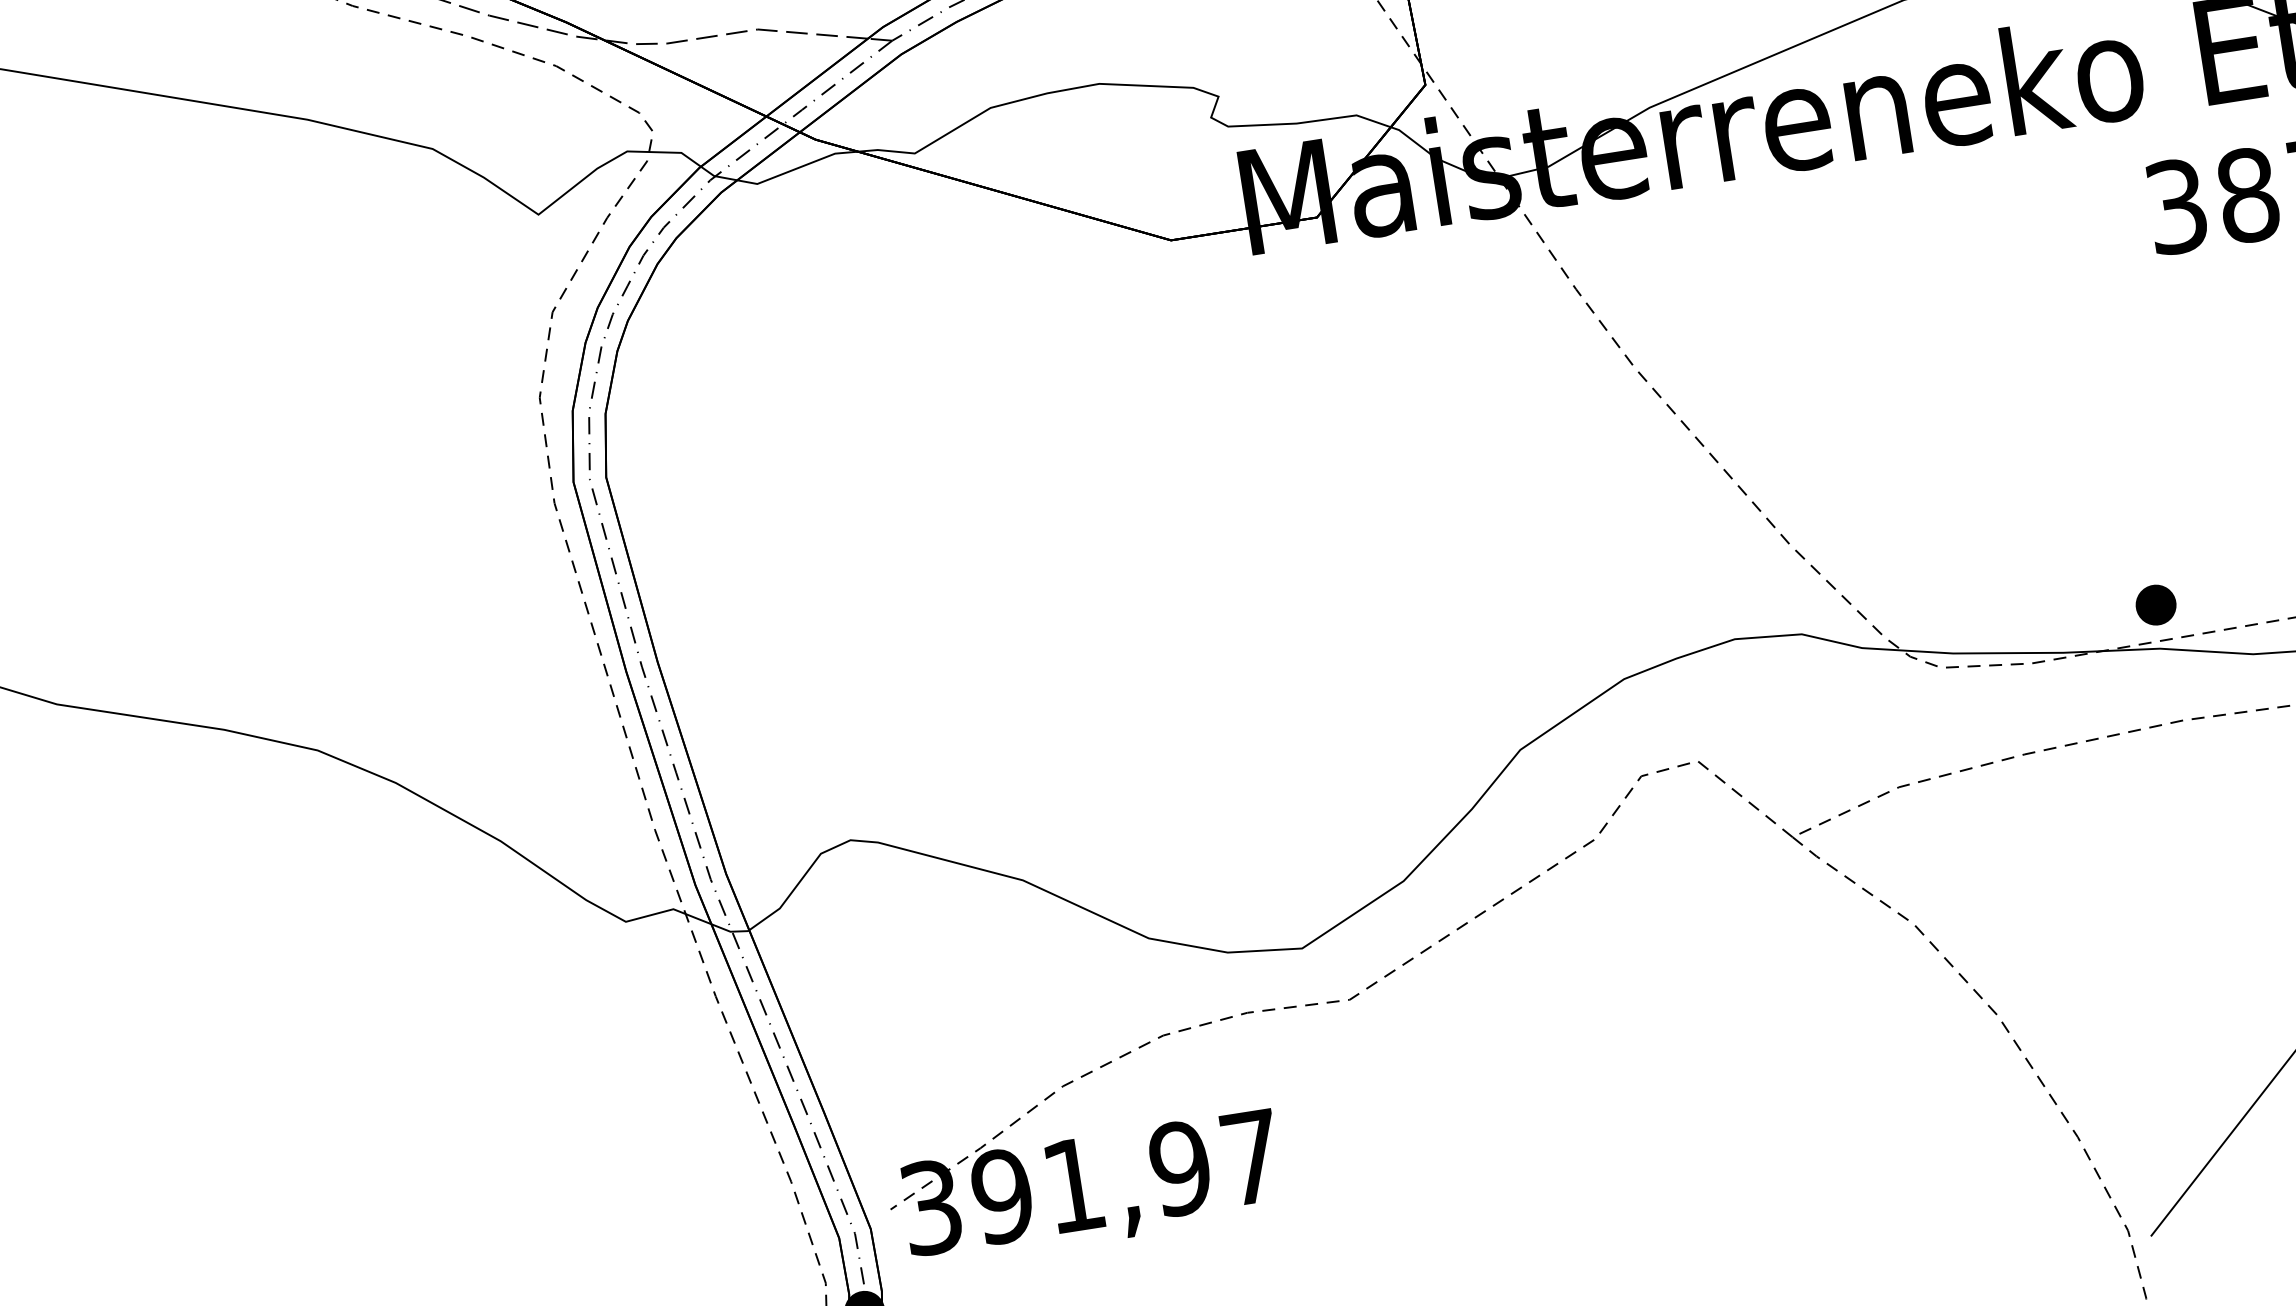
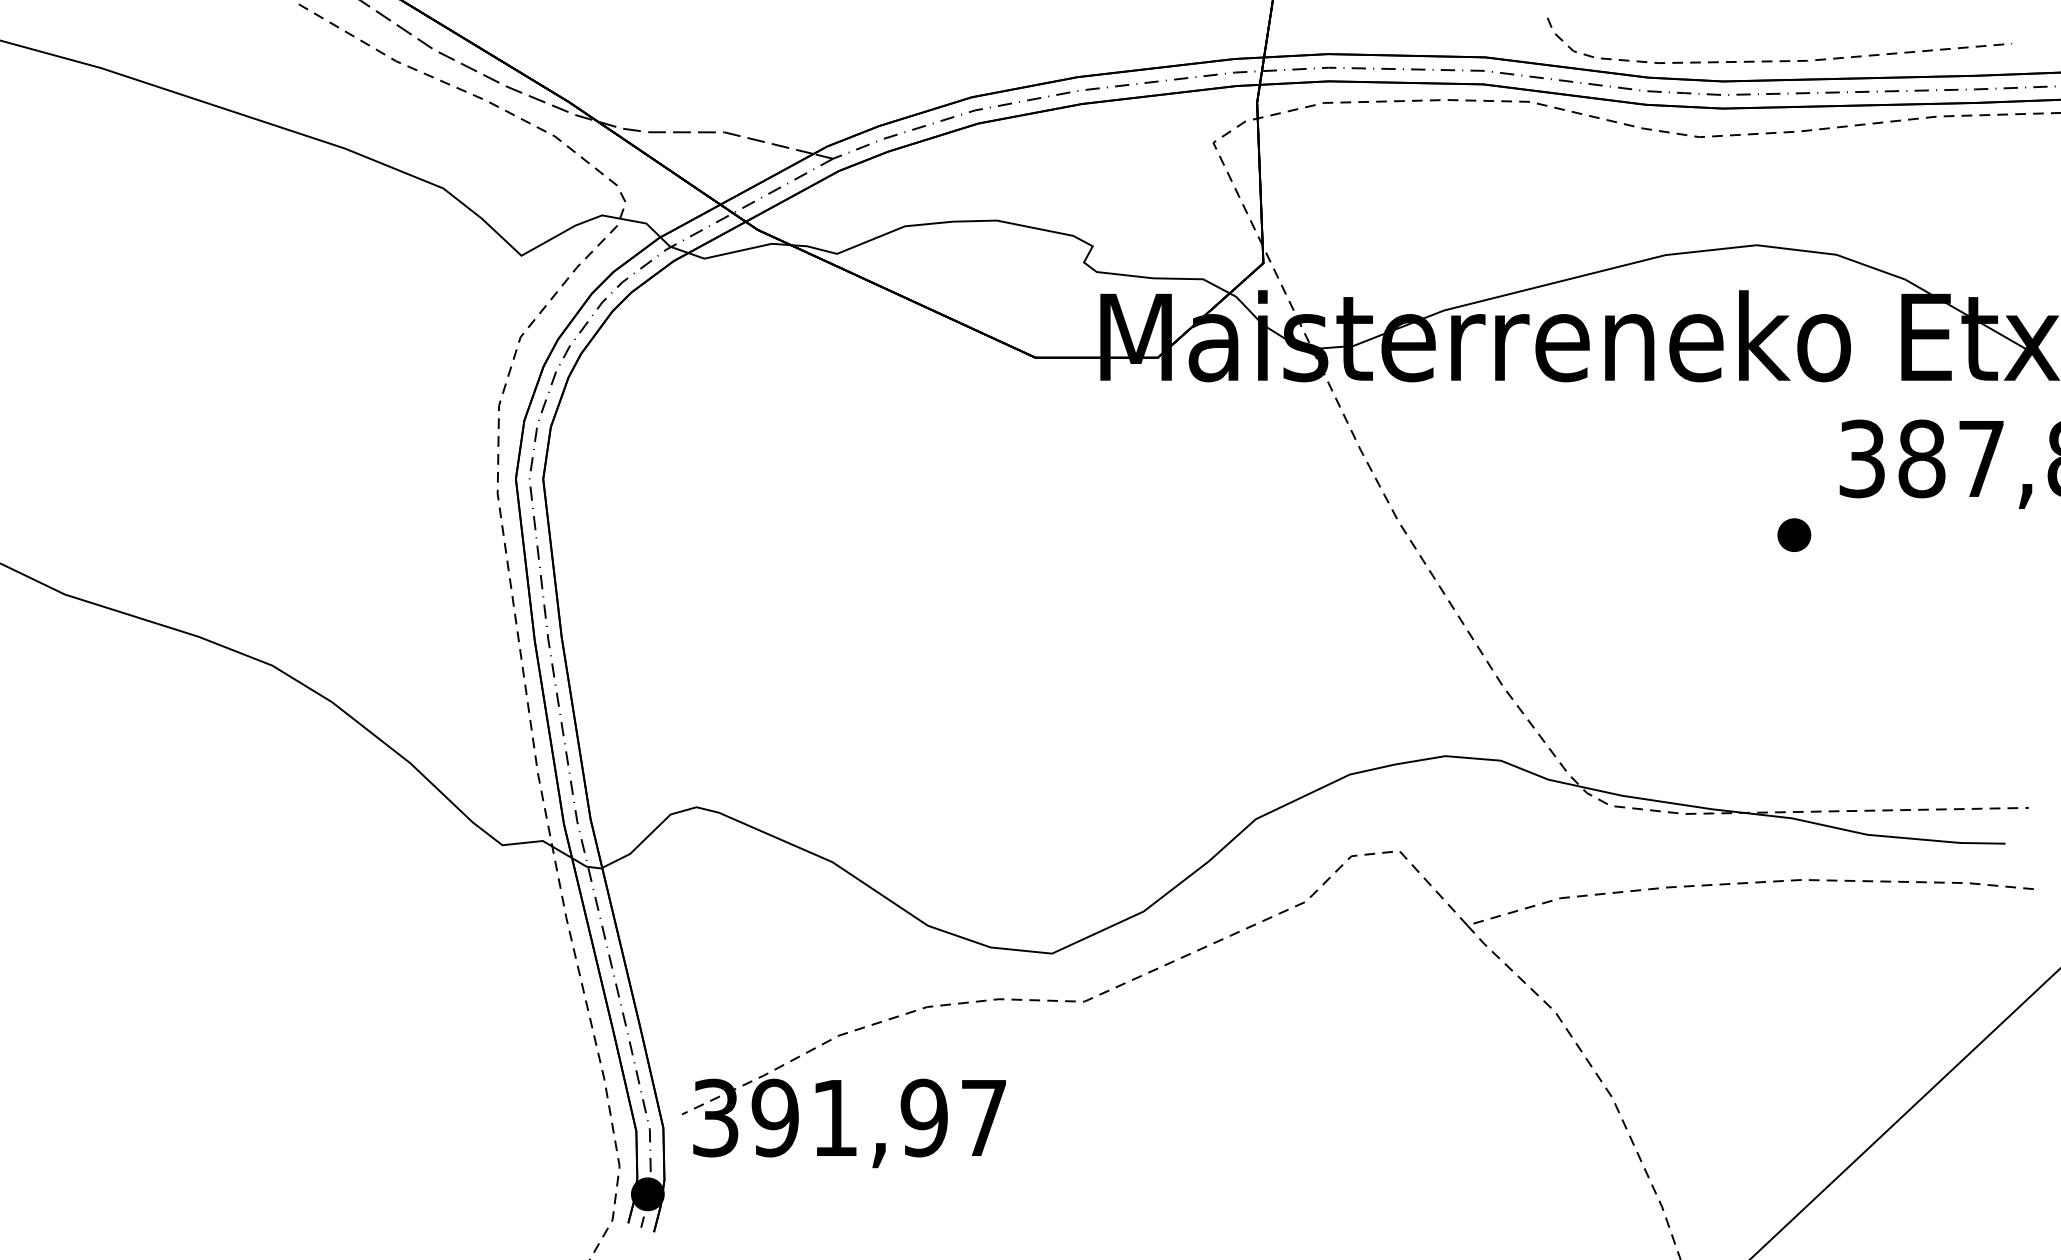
part: (2156, 604) -> (1794, 534), moved

